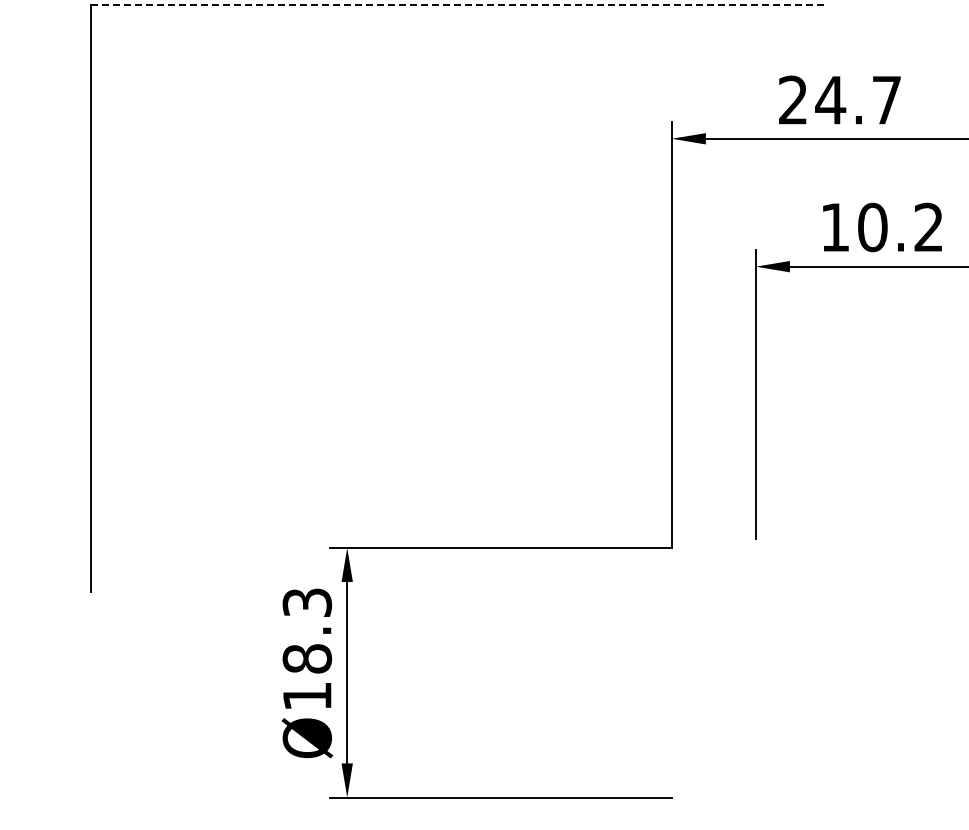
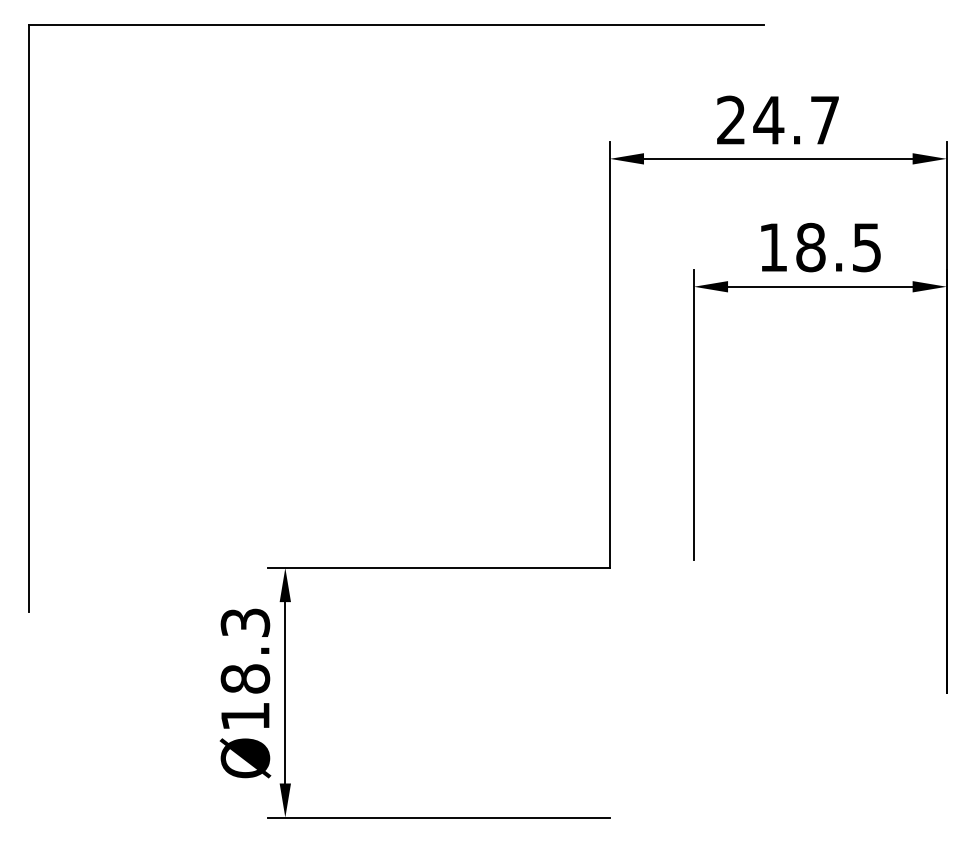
line: (459, 5) -> (397, 25), dashed -> solid
text: (900, 227) -> (838, 247), 10.2 -> 18.5

